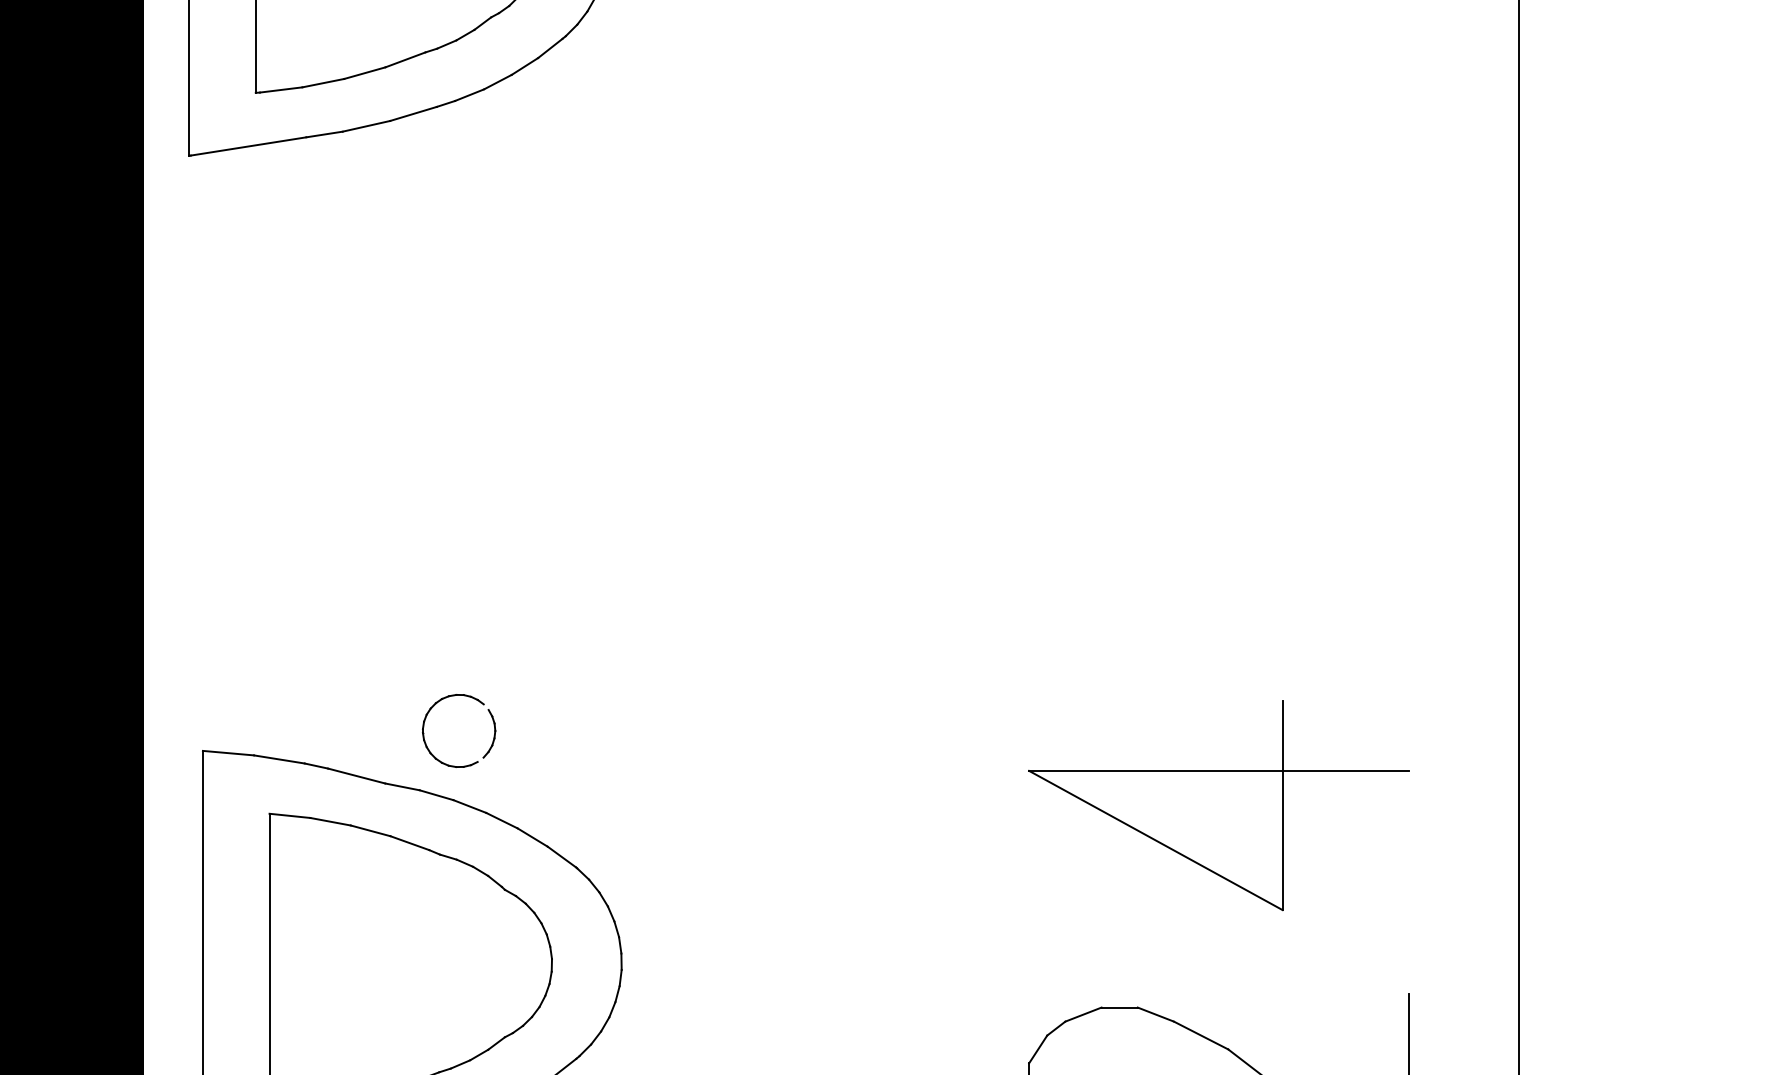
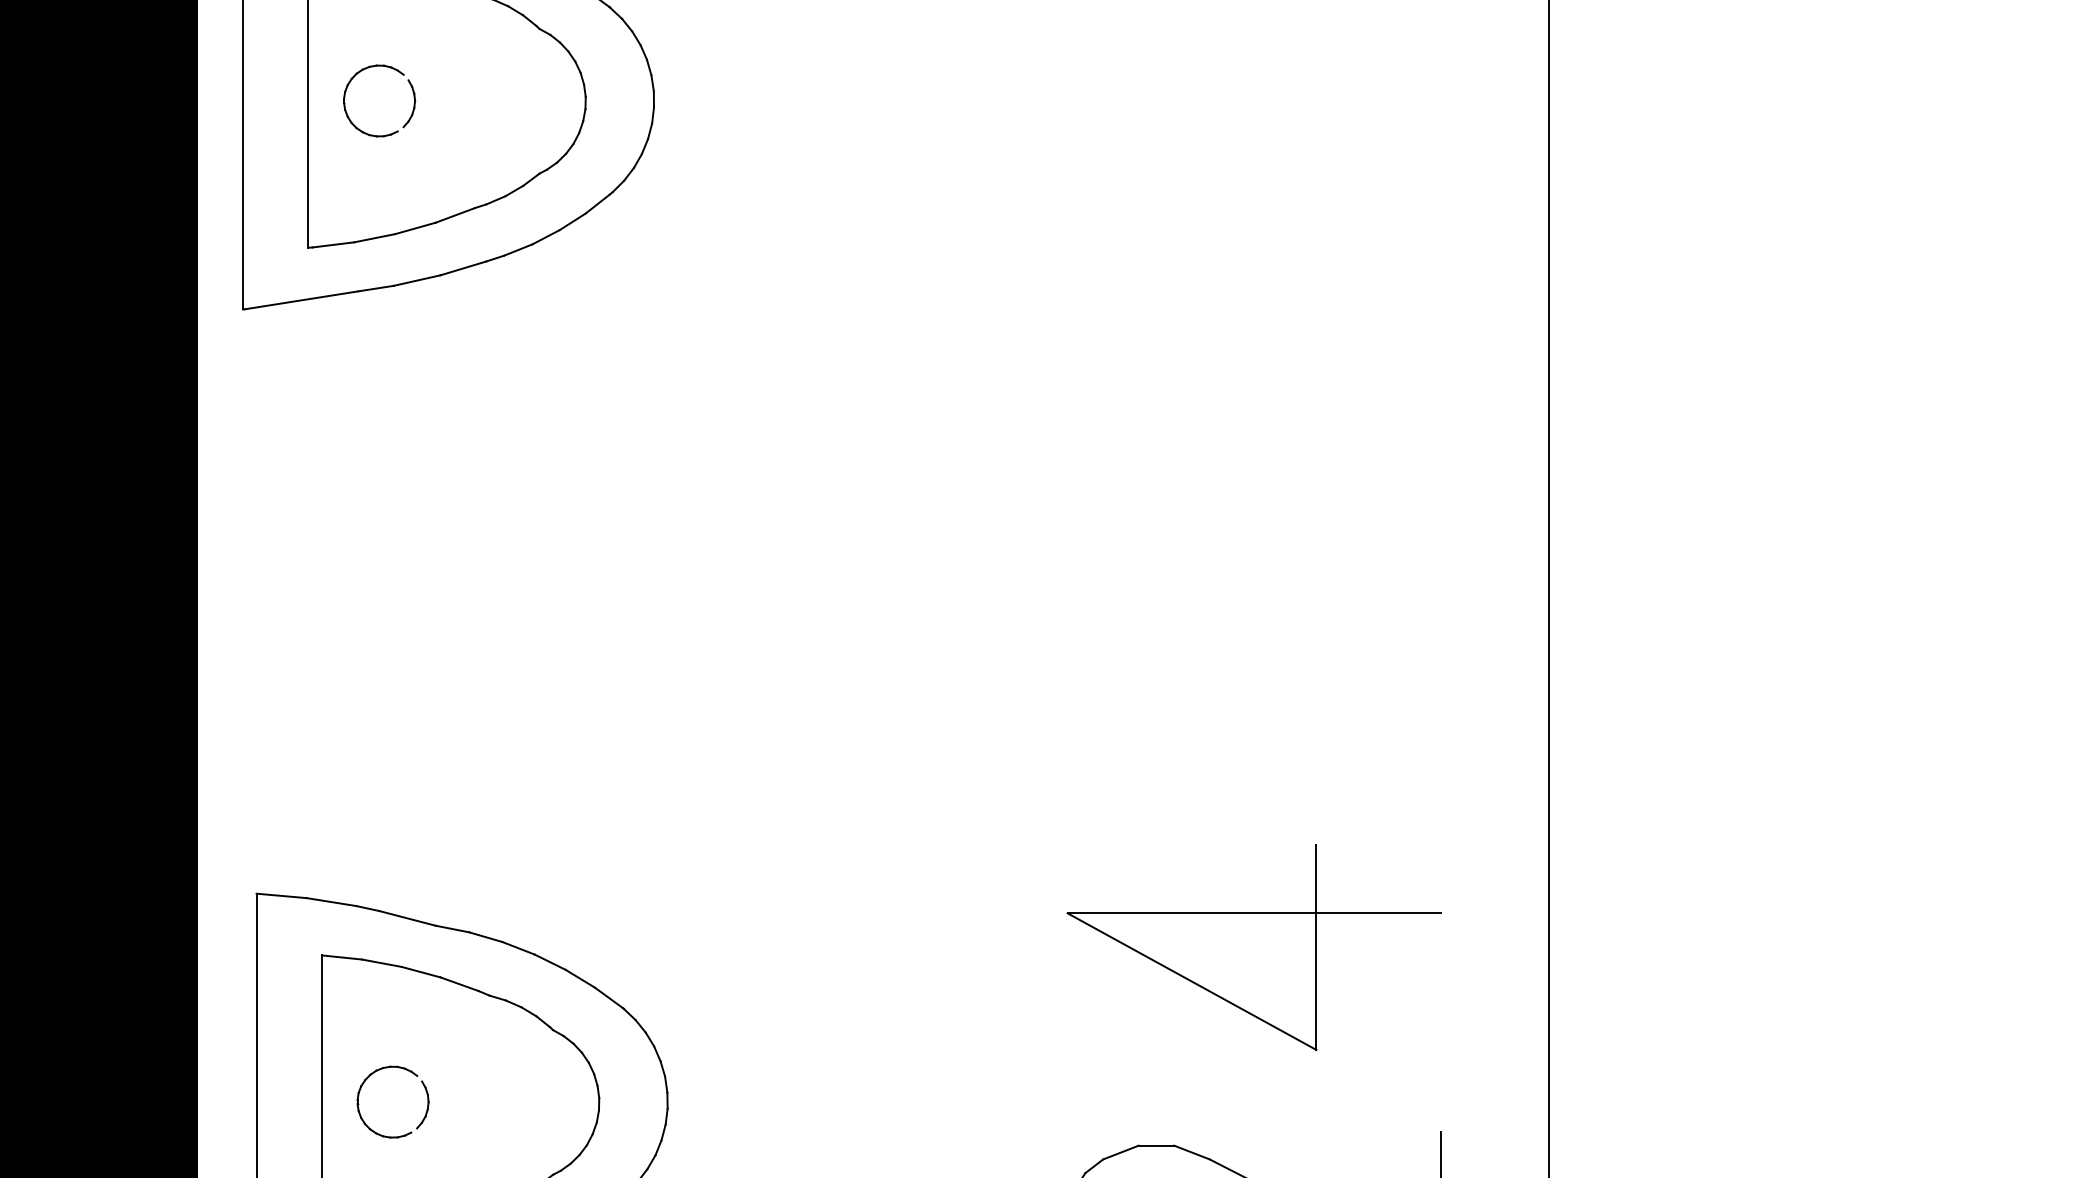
part: (424, 733) -> (359, 1104), moved

